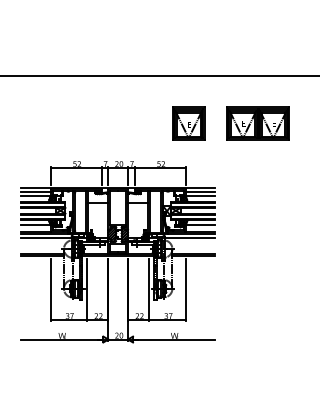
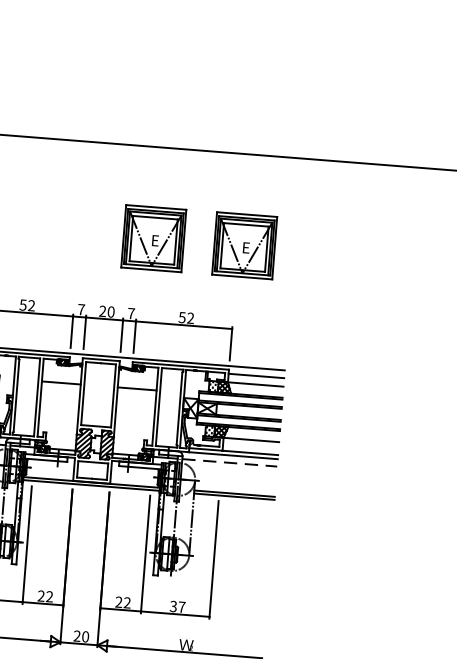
part: (140, 123) -> (153, 238), added
part: (257, 123) -> (374, 255), removed
line: (190, 238) -> (230, 463), solid -> dashed

